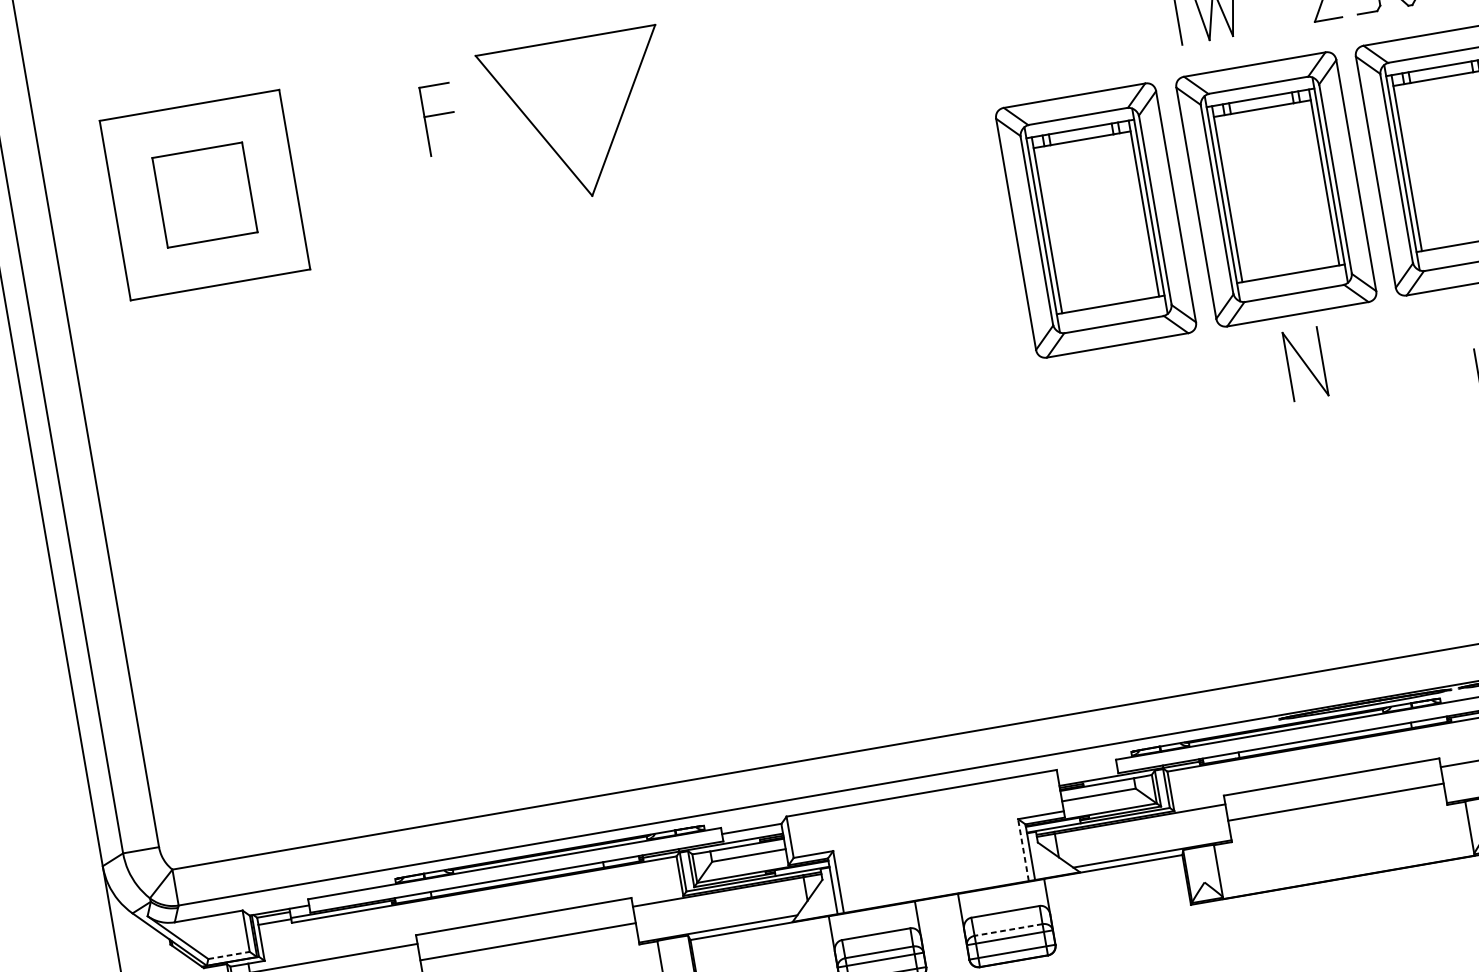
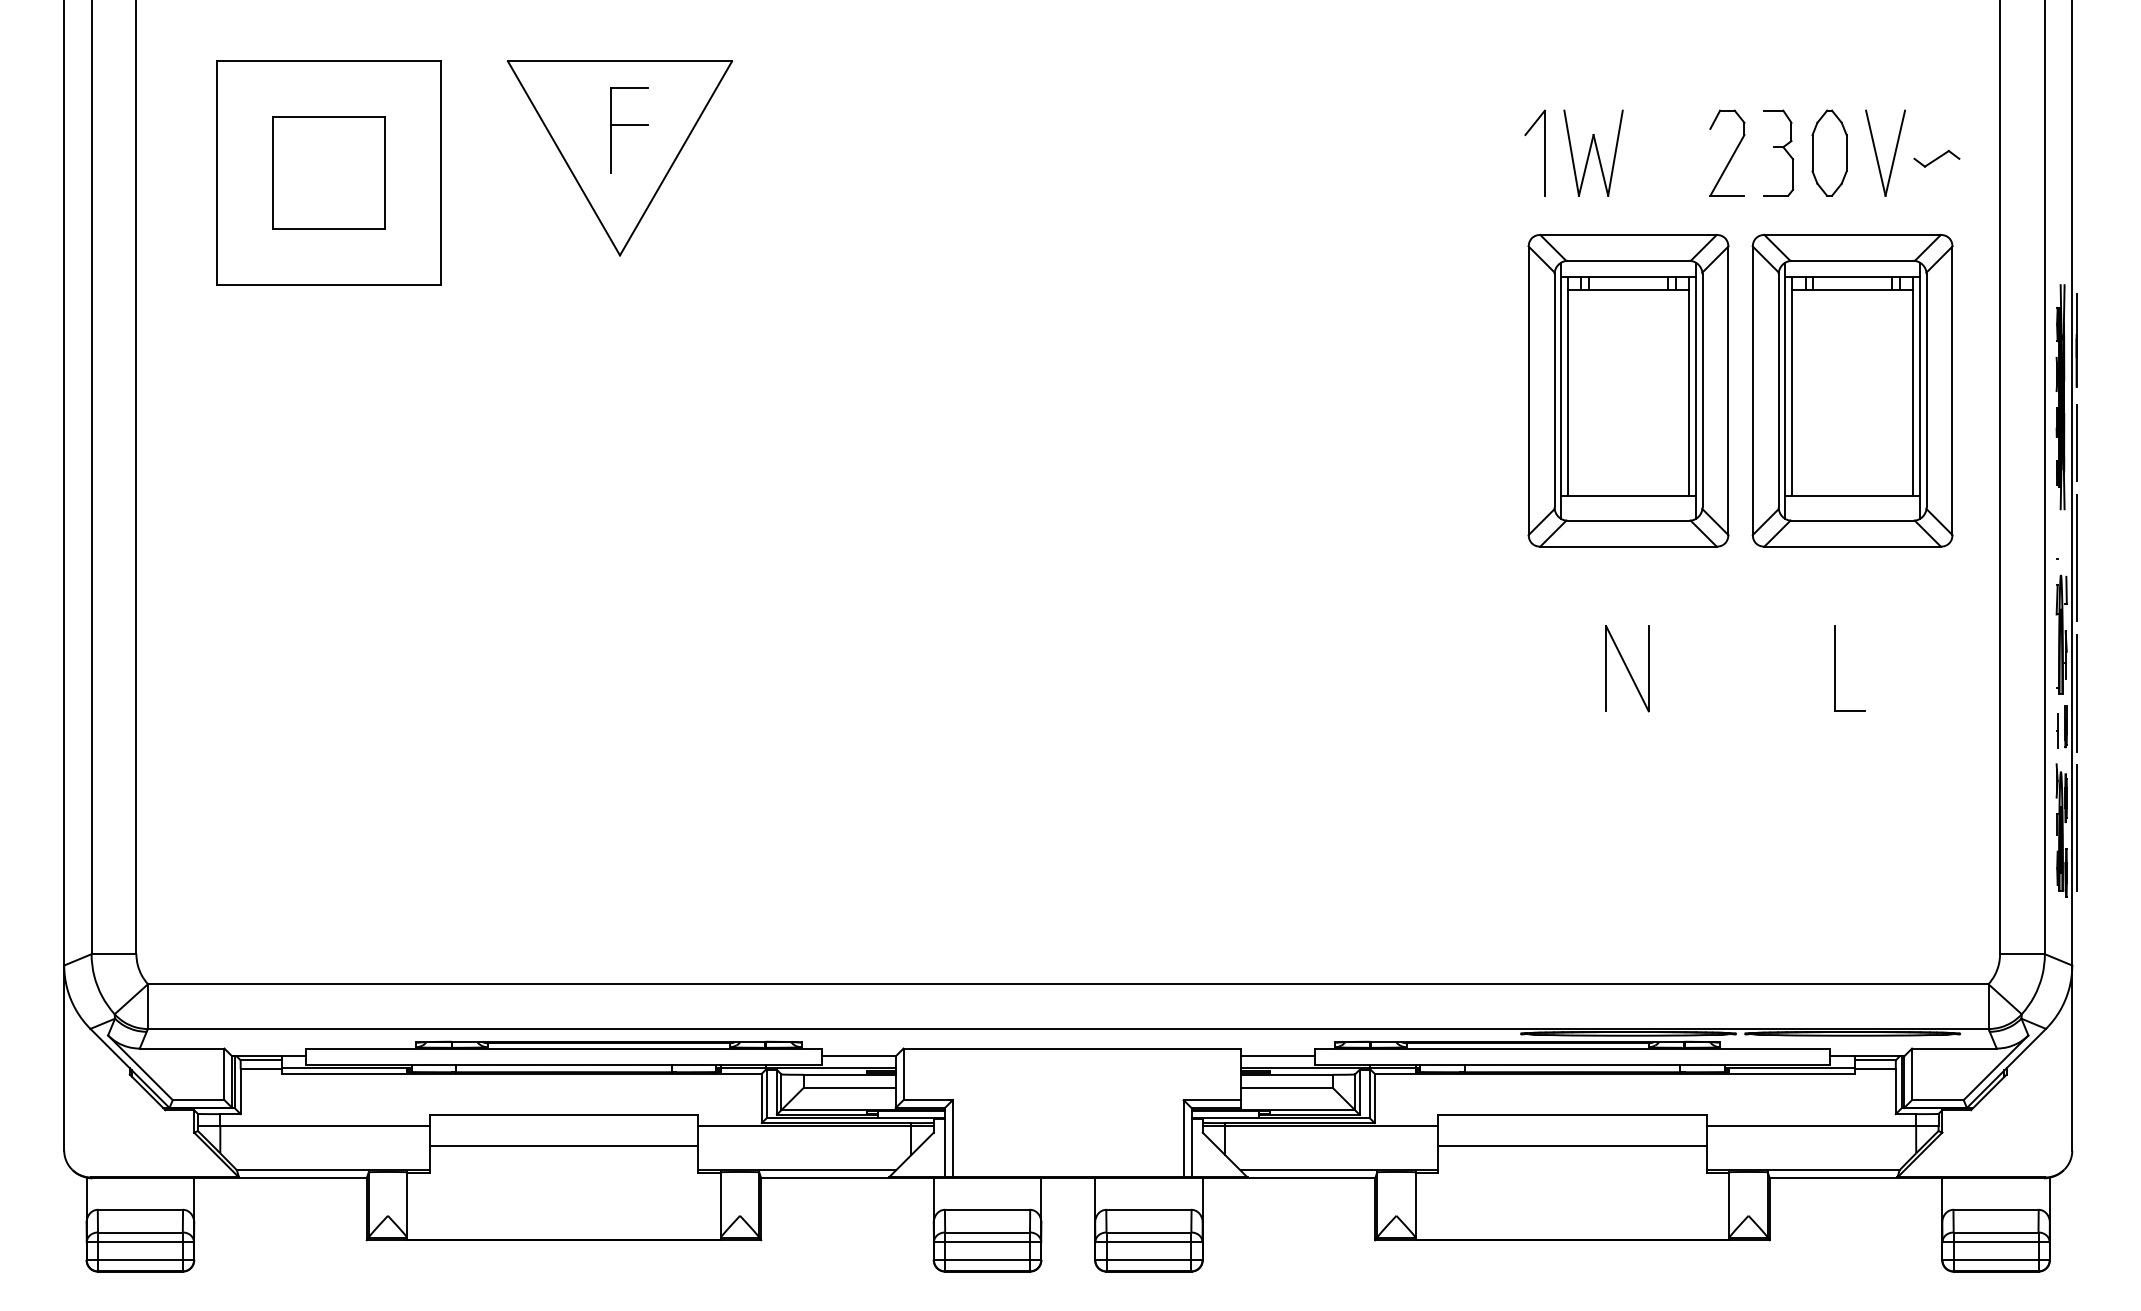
part: (579, 118) -> (620, 158), moved
part: (1096, 220) -> (1403, 390), removed
part: (1305, 363) -> (1627, 668), moved
line: (1087, 771) -> (1277, 1056), added
line: (1023, 849) -> (1183, 1138), dashed -> solid
line: (1008, 930) -> (1148, 1232), dashed -> solid
line: (229, 955) -> (198, 1100), dashed -> solid

